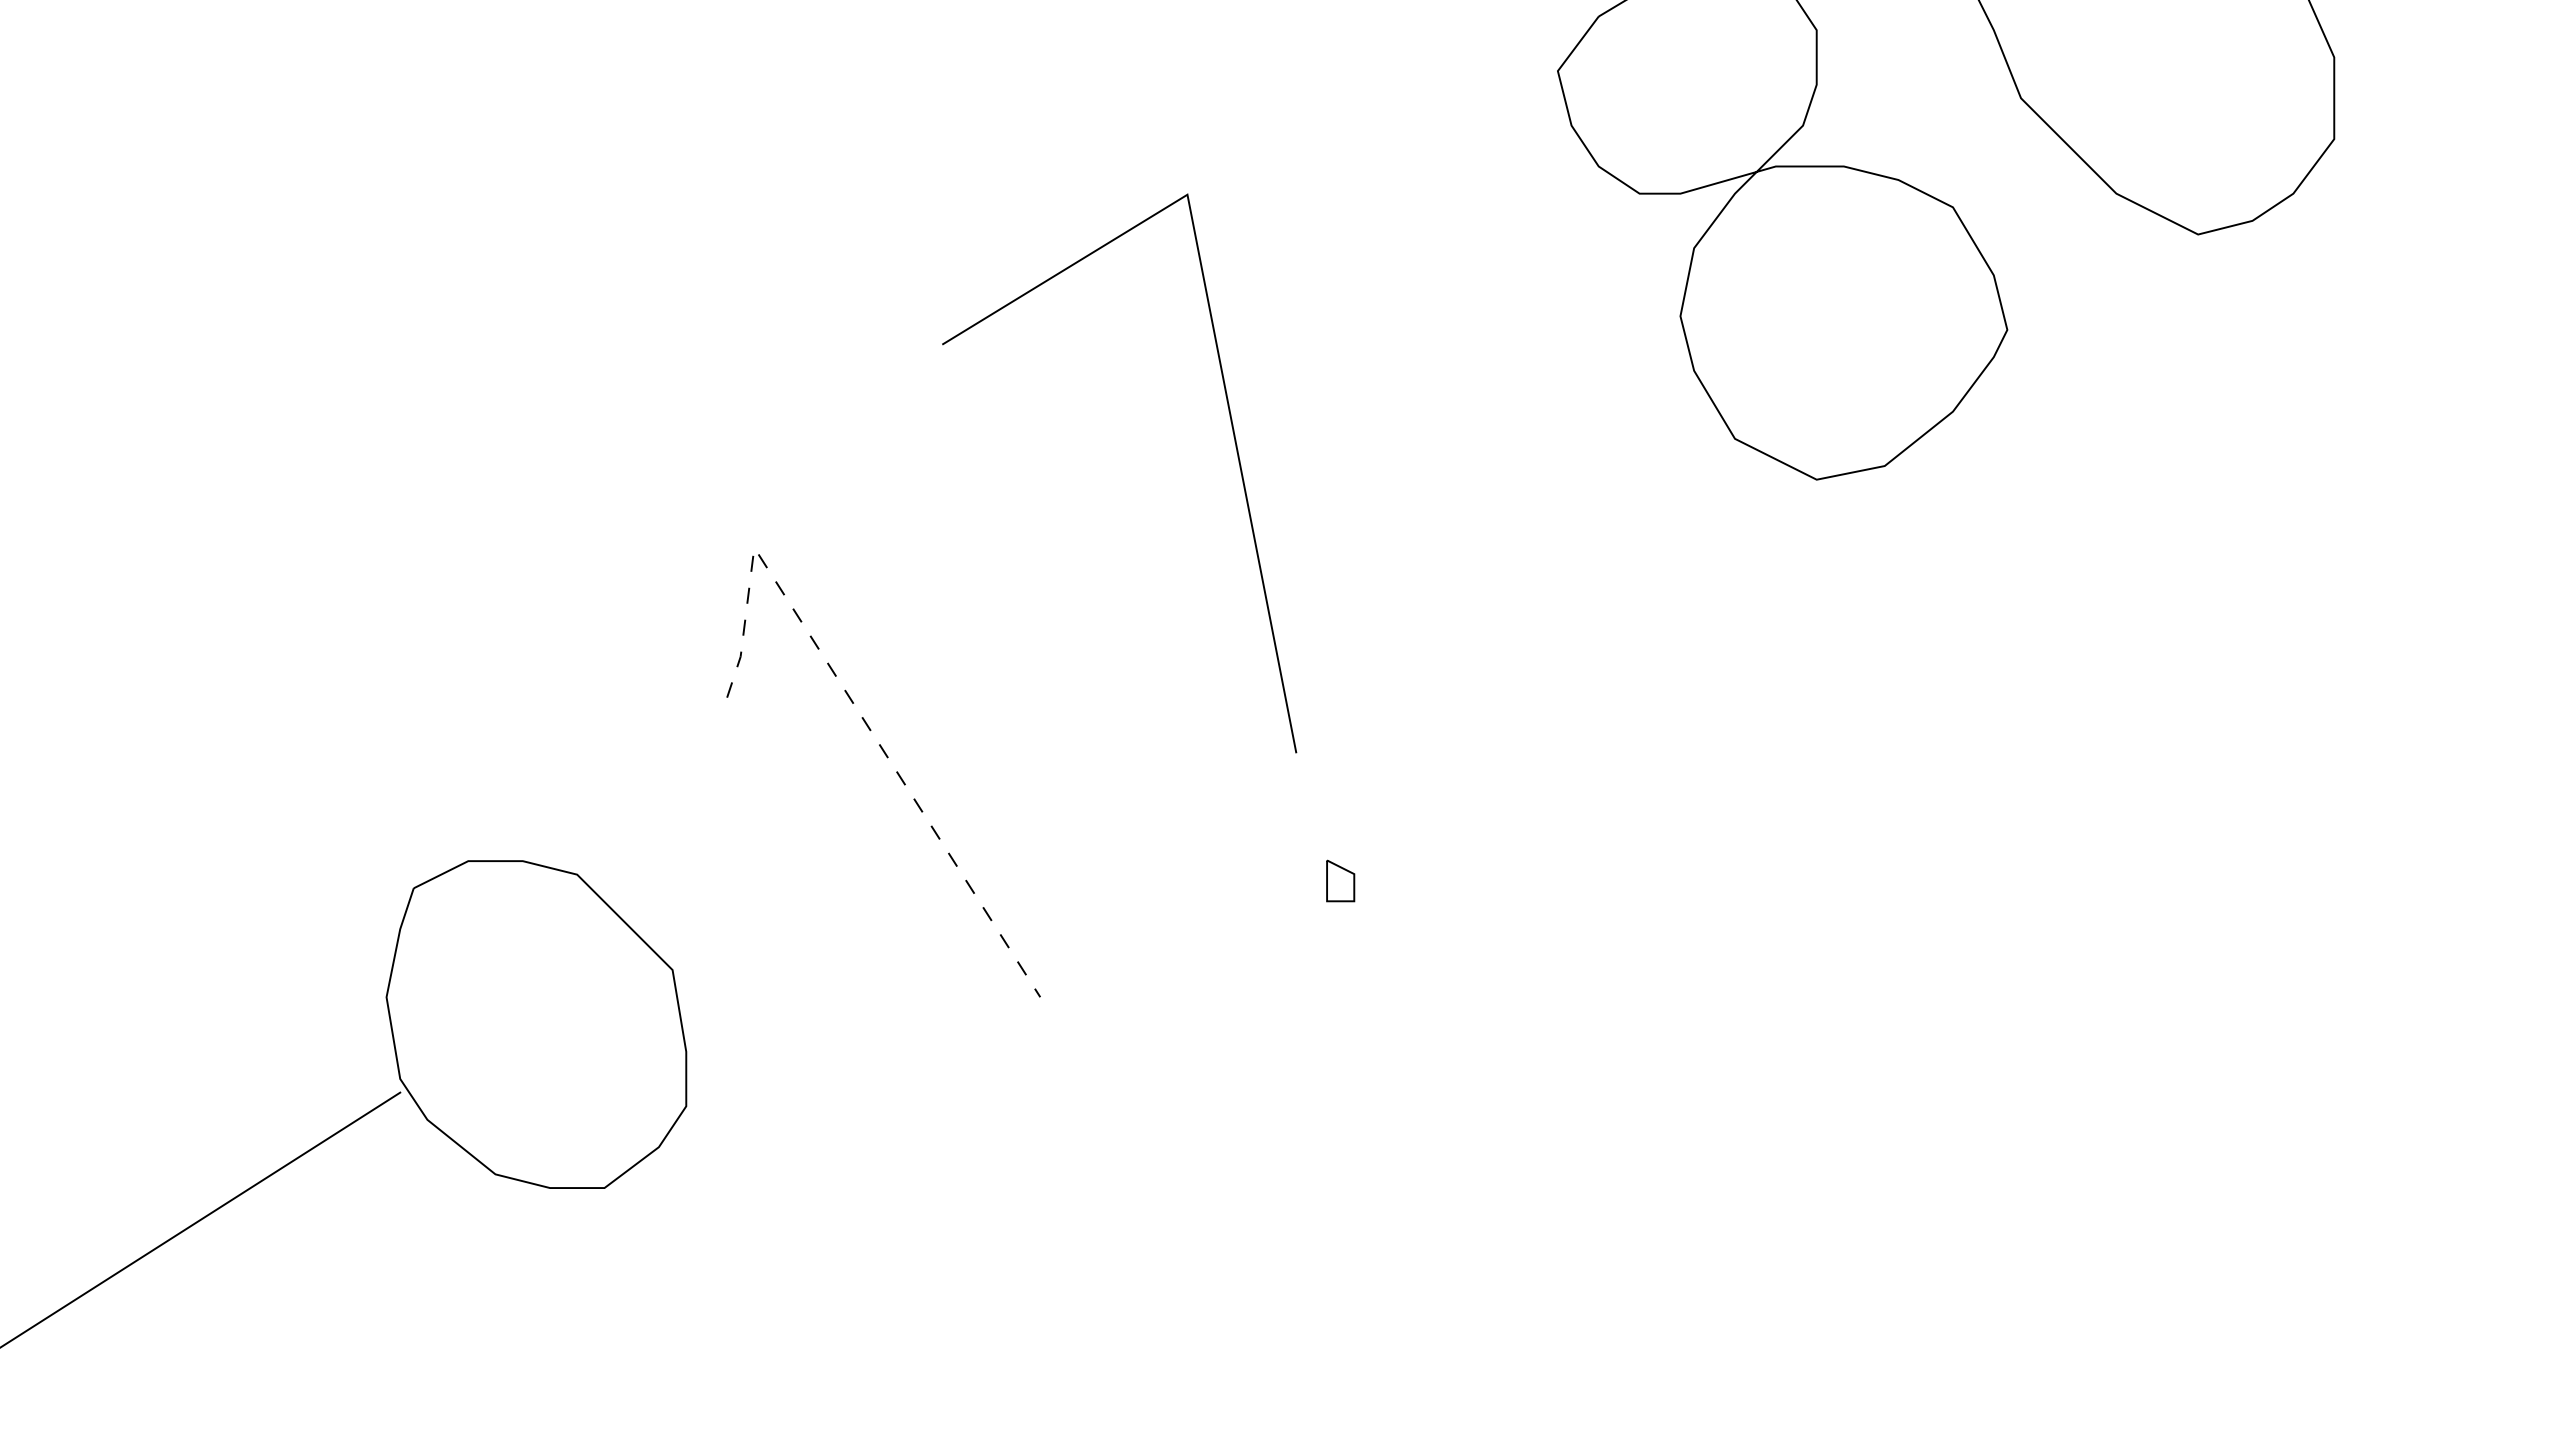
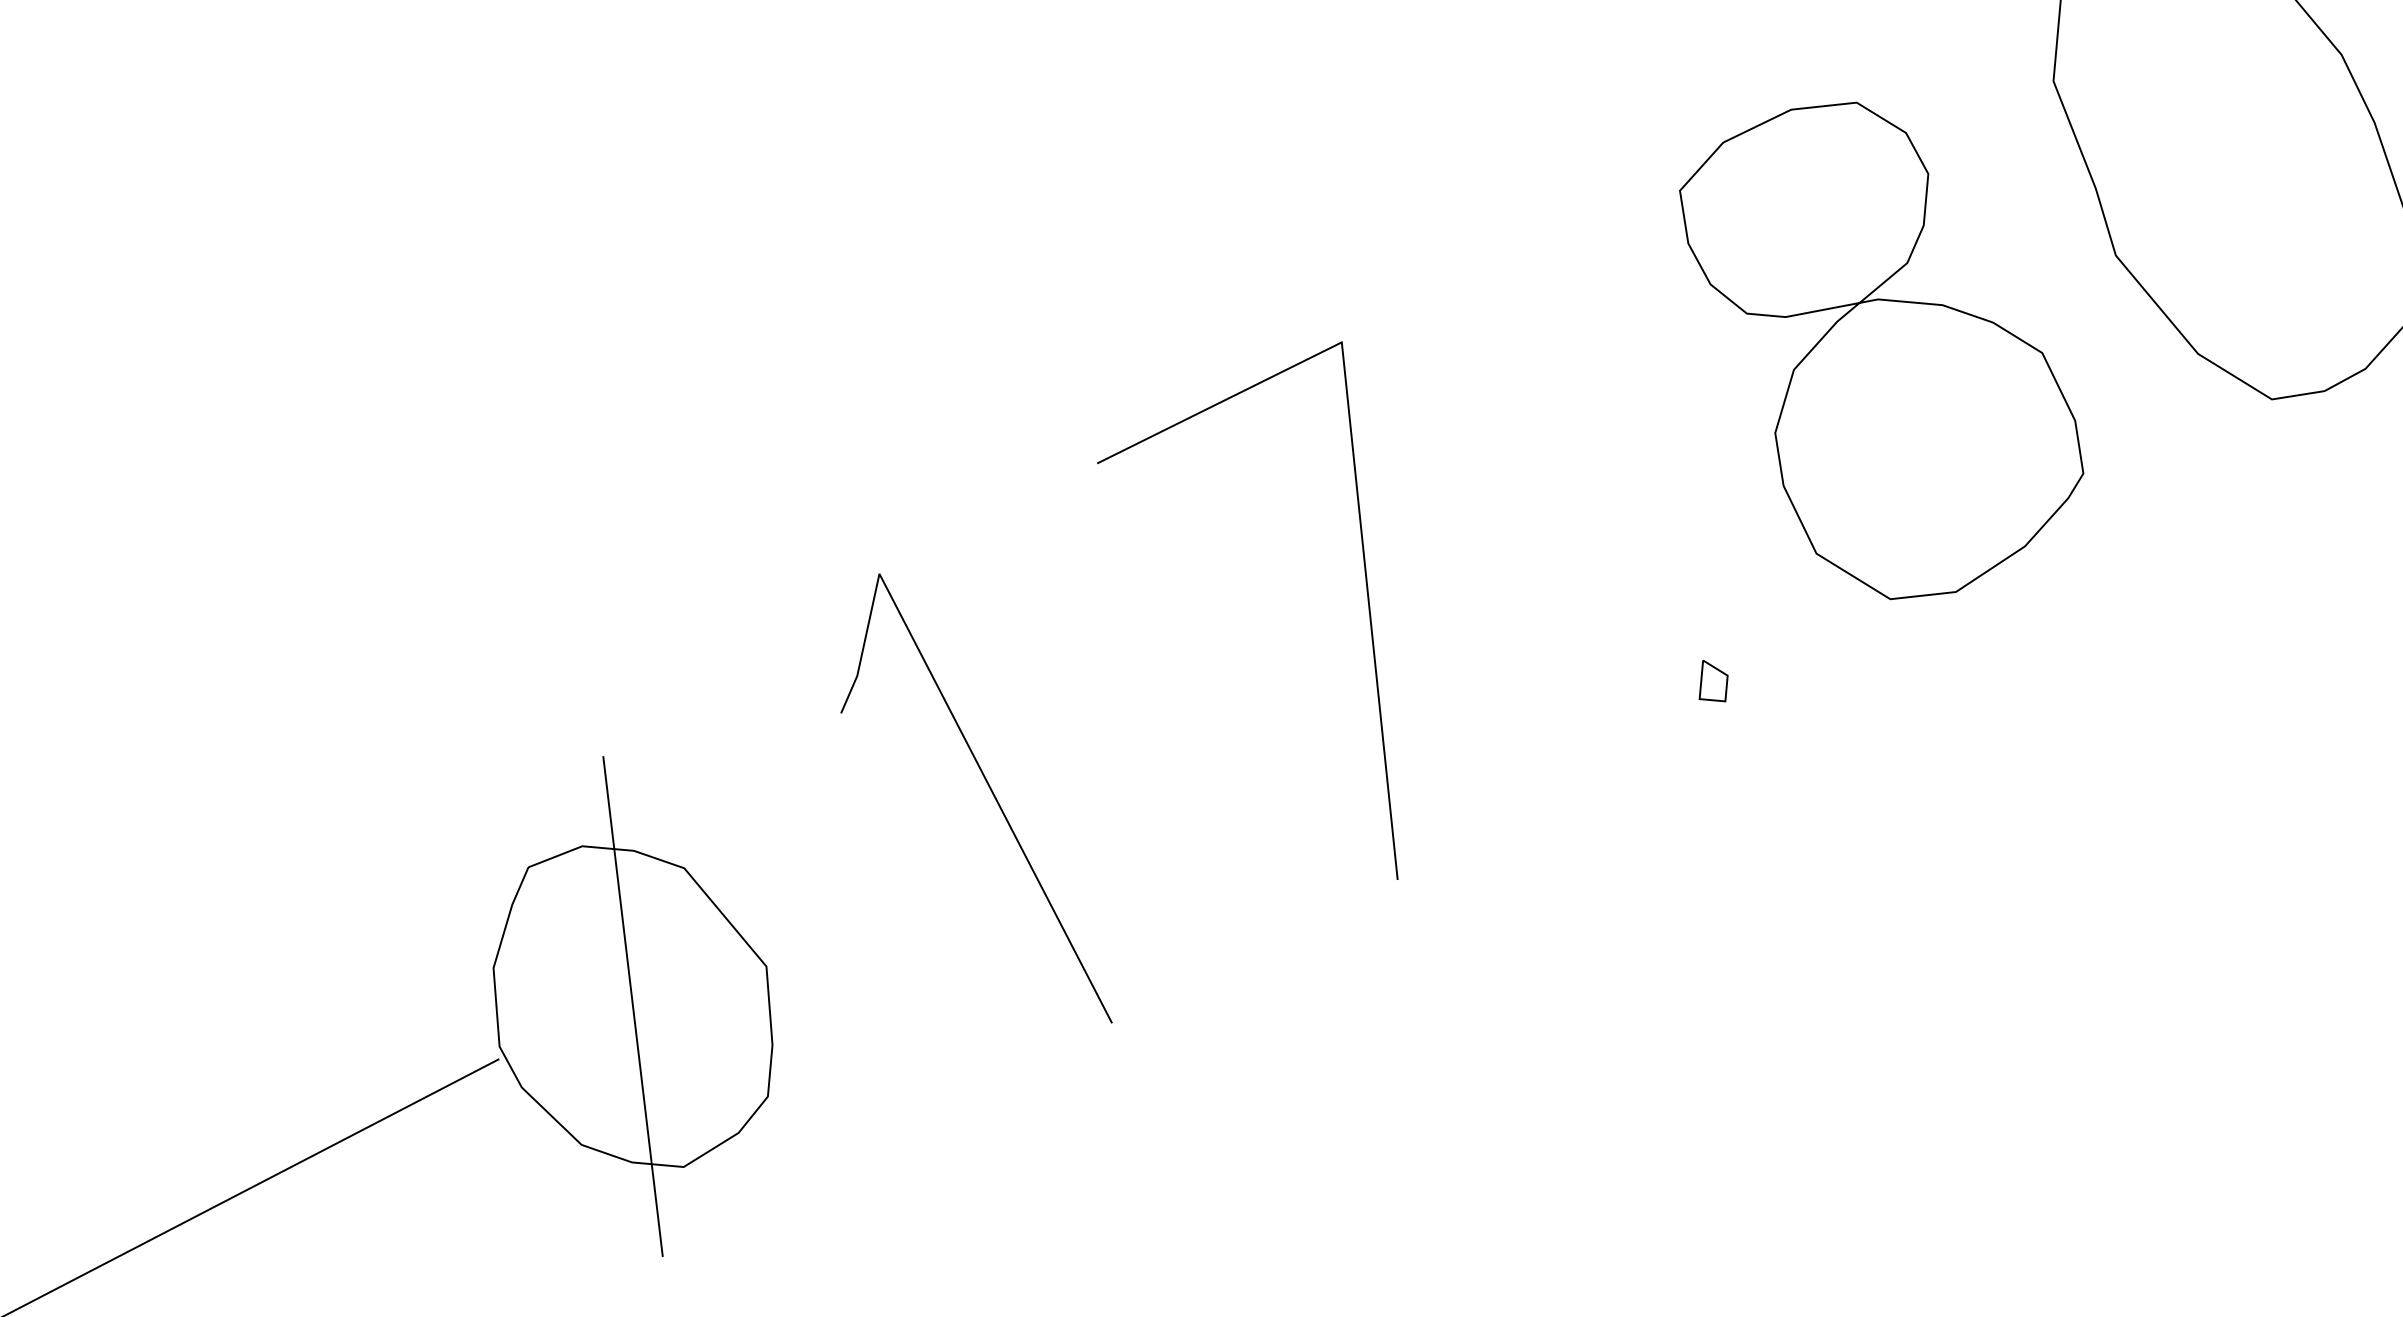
line: (1236, 452) -> (1366, 590), moved
line: (855, 707) -> (961, 733), dashed -> solid
part: (1340, 880) -> (1714, 680), moved
line: (535, 1024) -> (632, 1006), added

